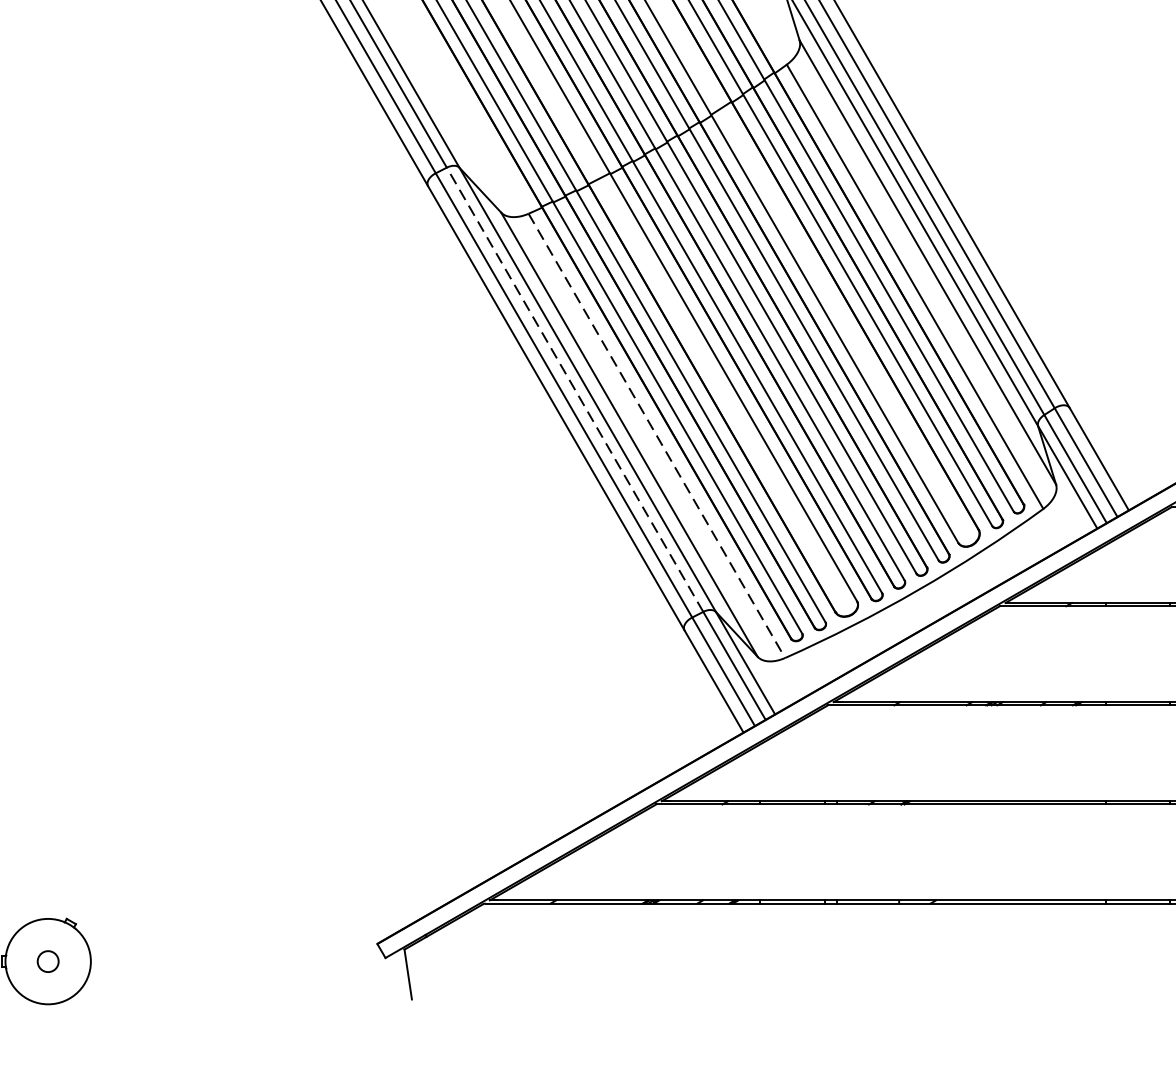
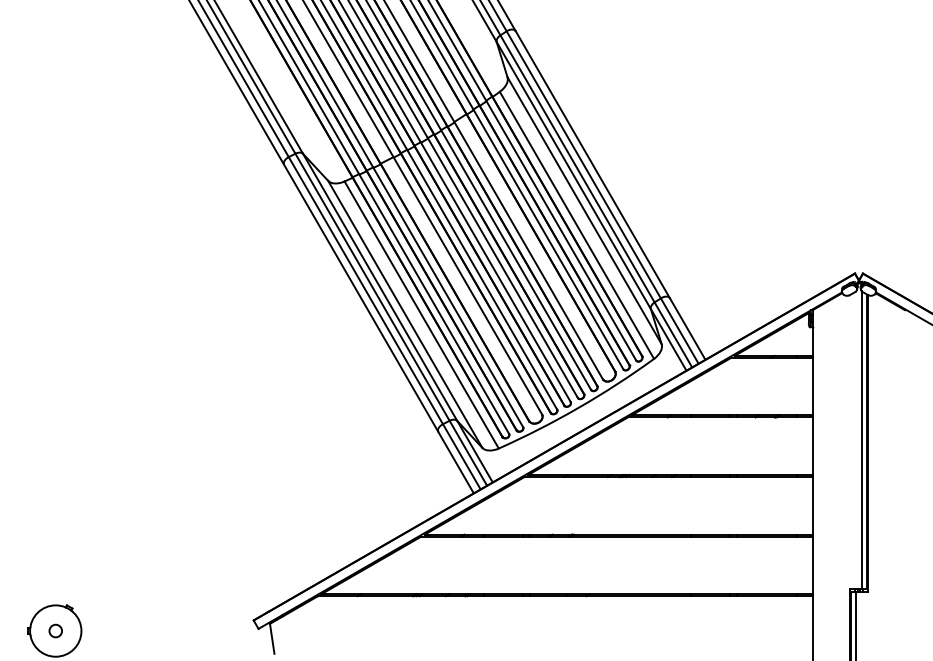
line: (575, 388) -> (372, 286), dashed -> solid
line: (656, 436) -> (421, 315), dashed -> solid

